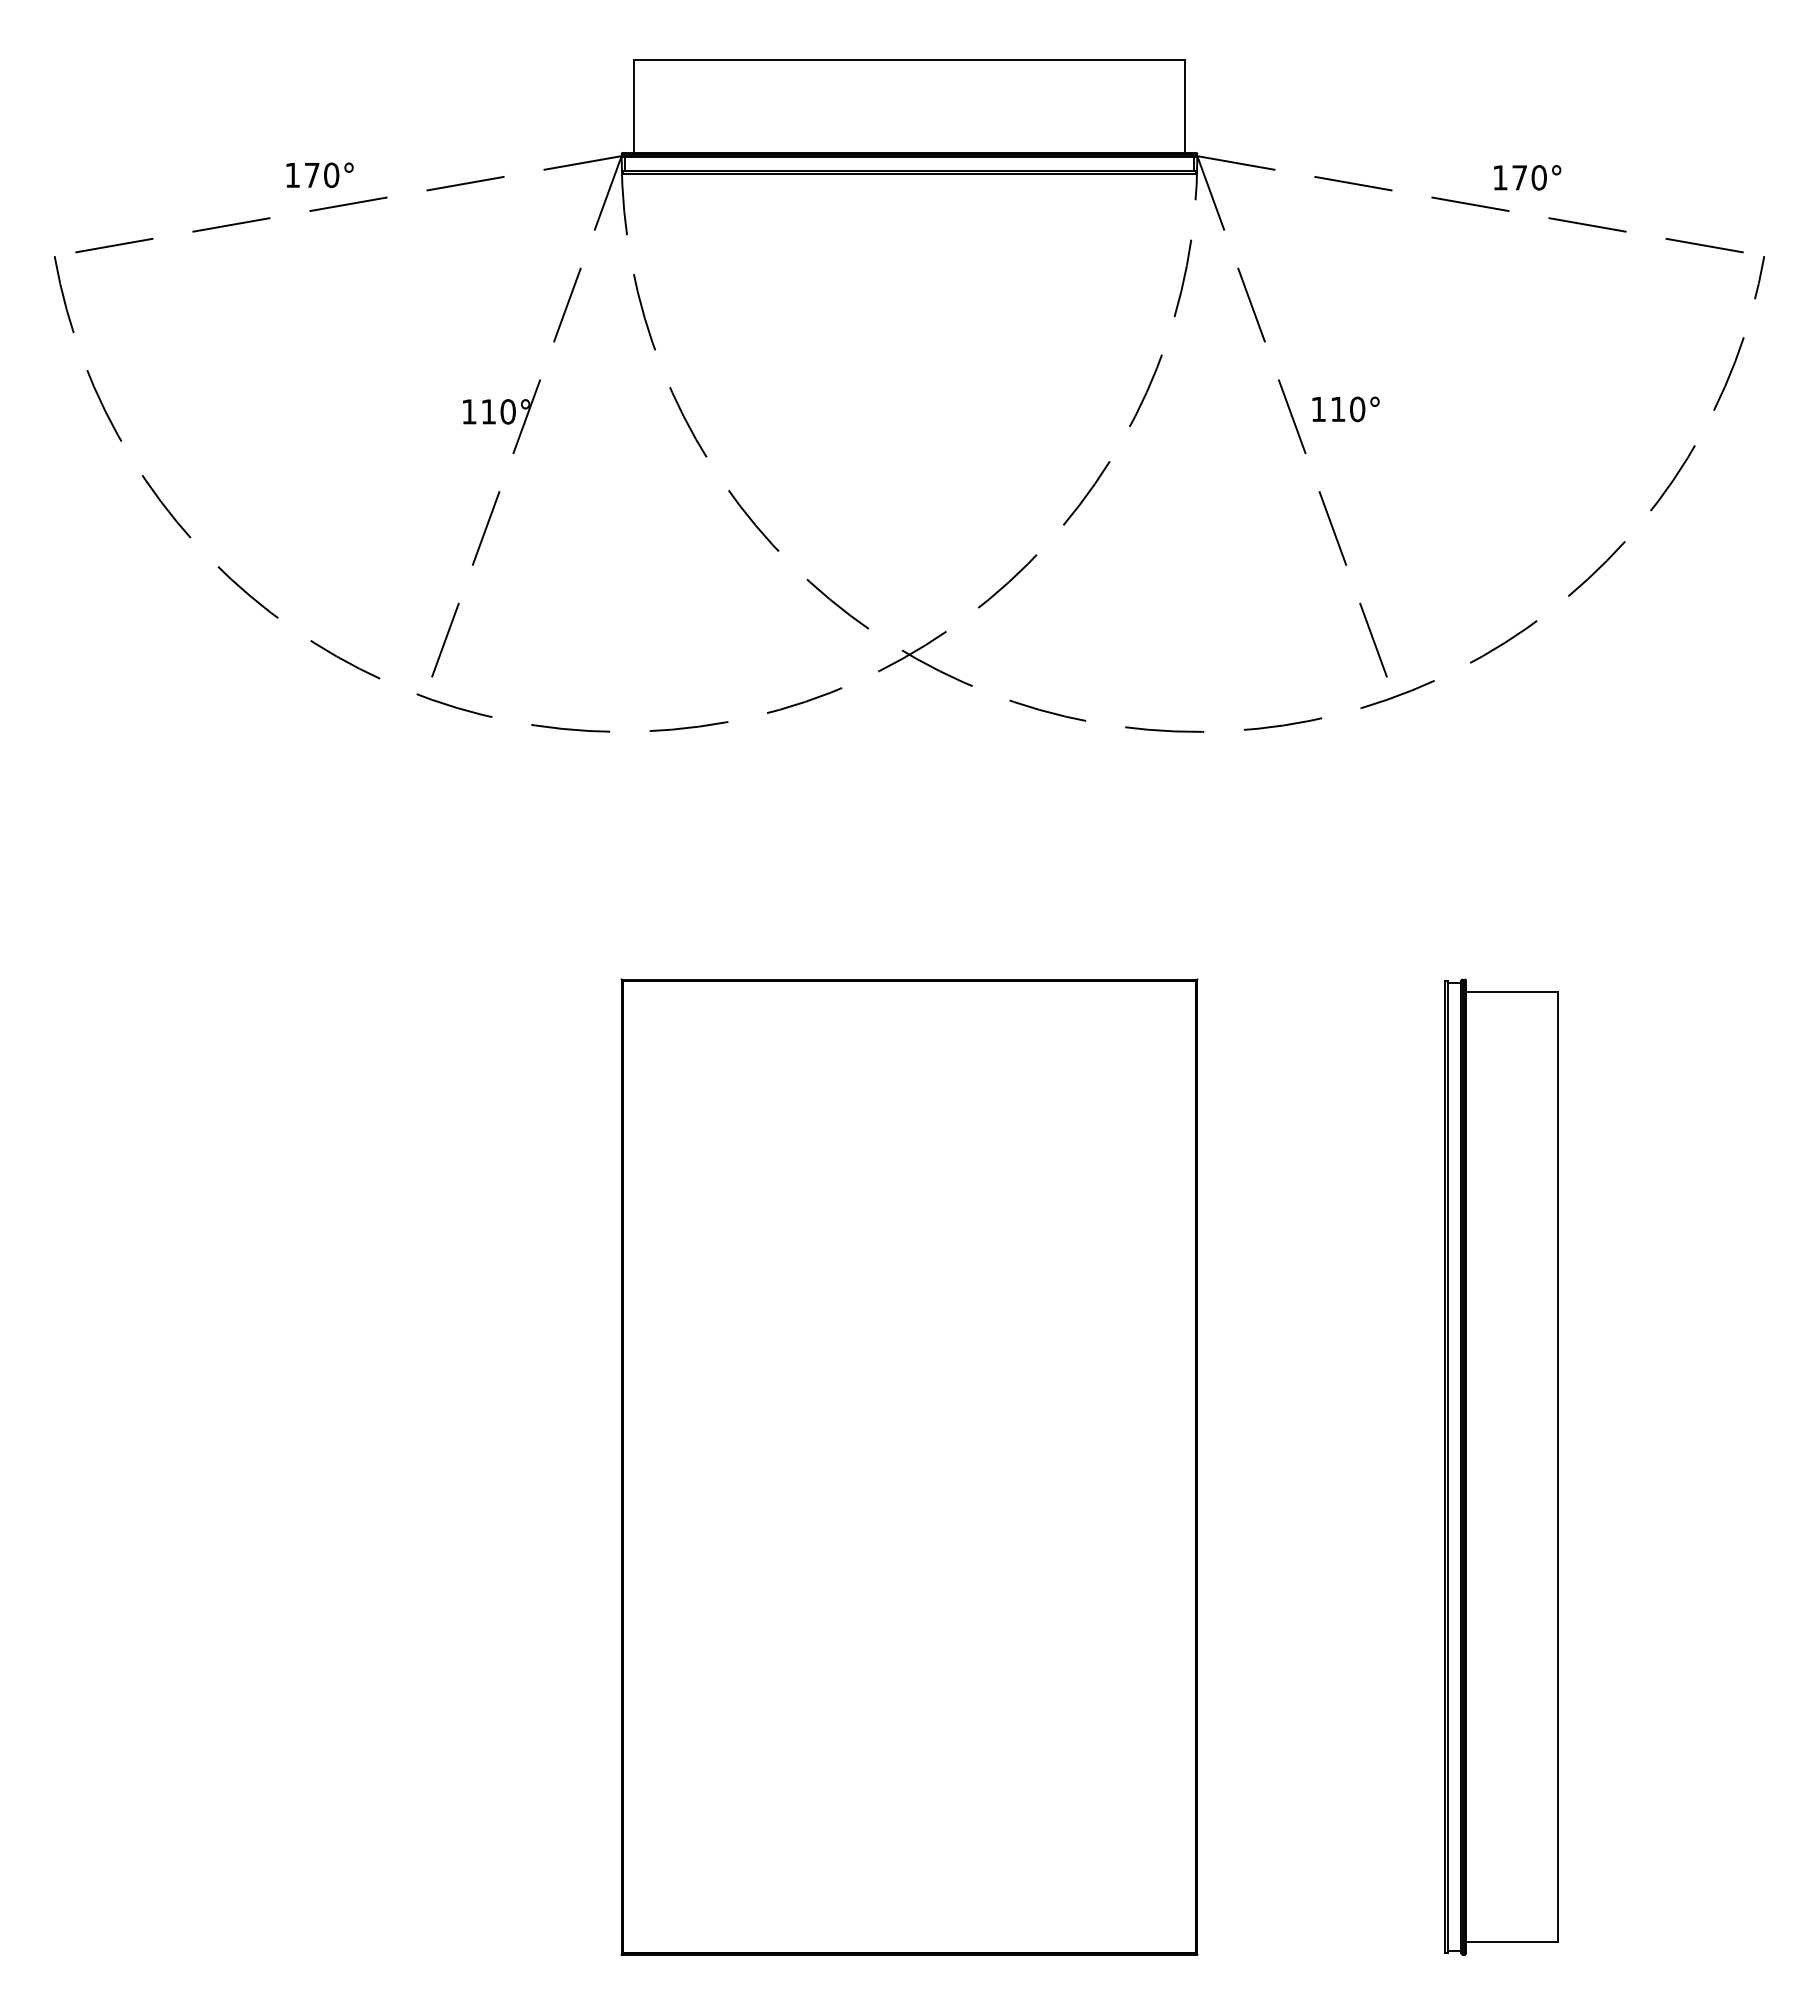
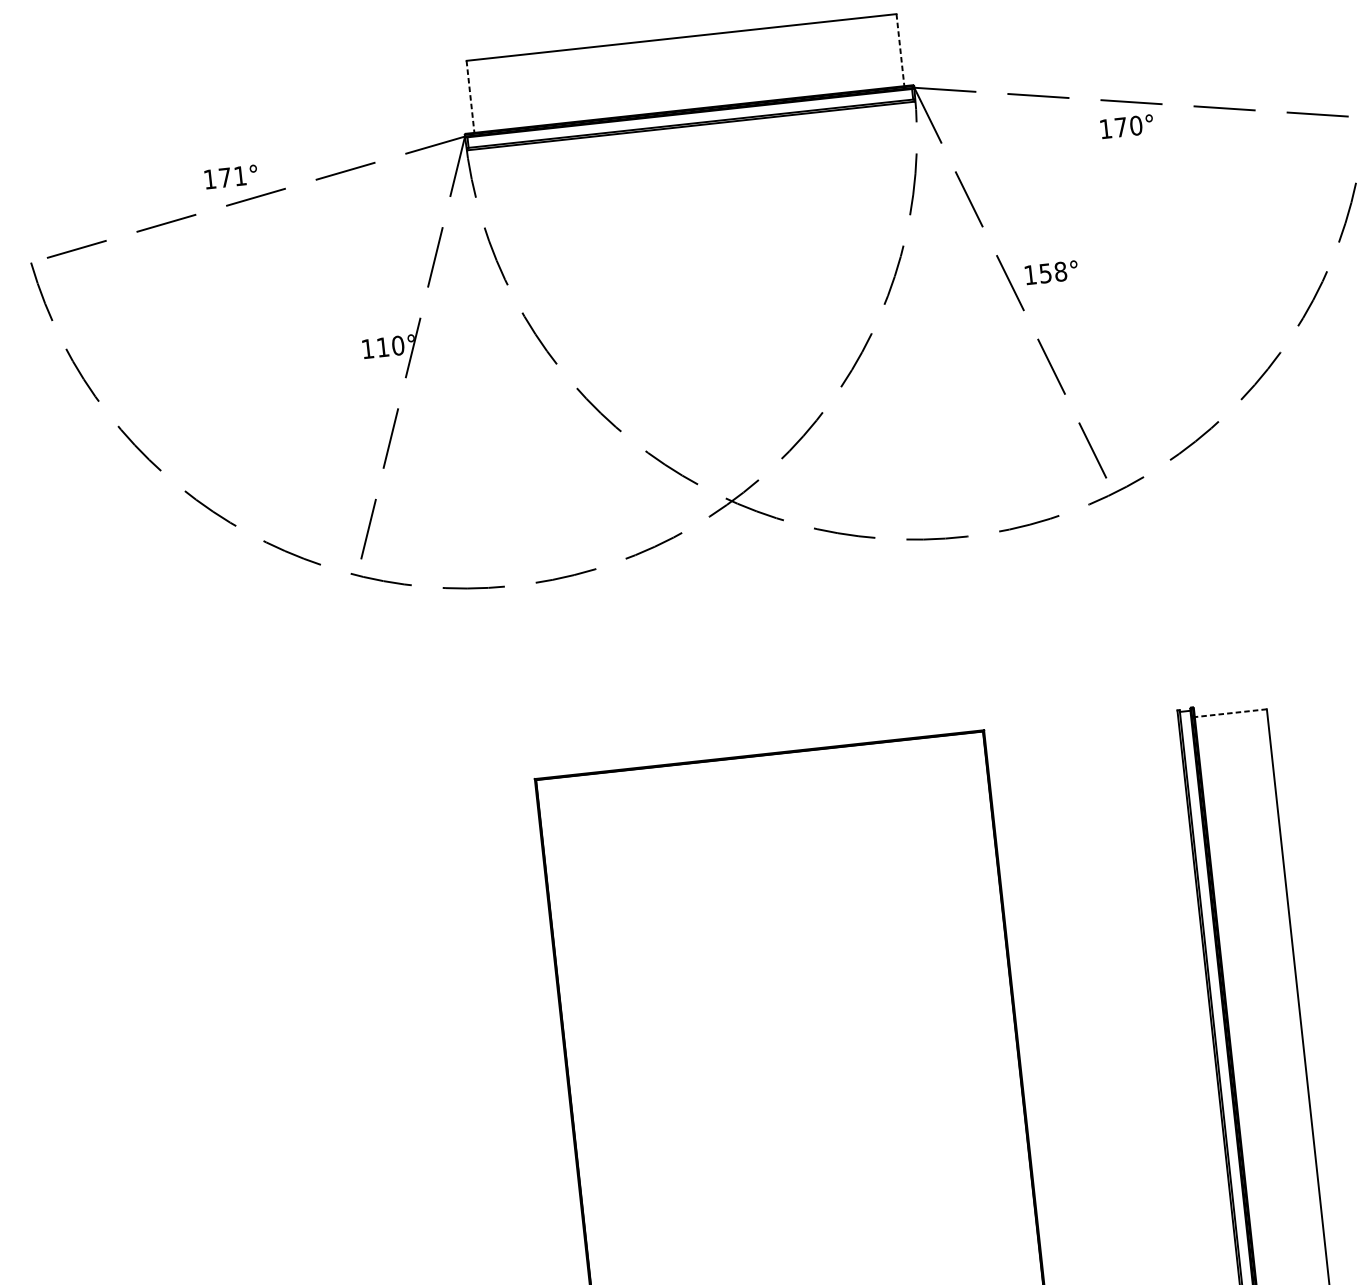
line: (634, 107) -> (470, 97), solid -> dashed
line: (1184, 107) -> (900, 50), solid -> dashed
text: (331, 175) -> (240, 176), 170° -> 171°
text: (1527, 177) -> (1127, 126), moved
text: (1347, 409) -> (1052, 272), 110° -> 158°
line: (1511, 991) -> (1230, 712), solid -> dashed

